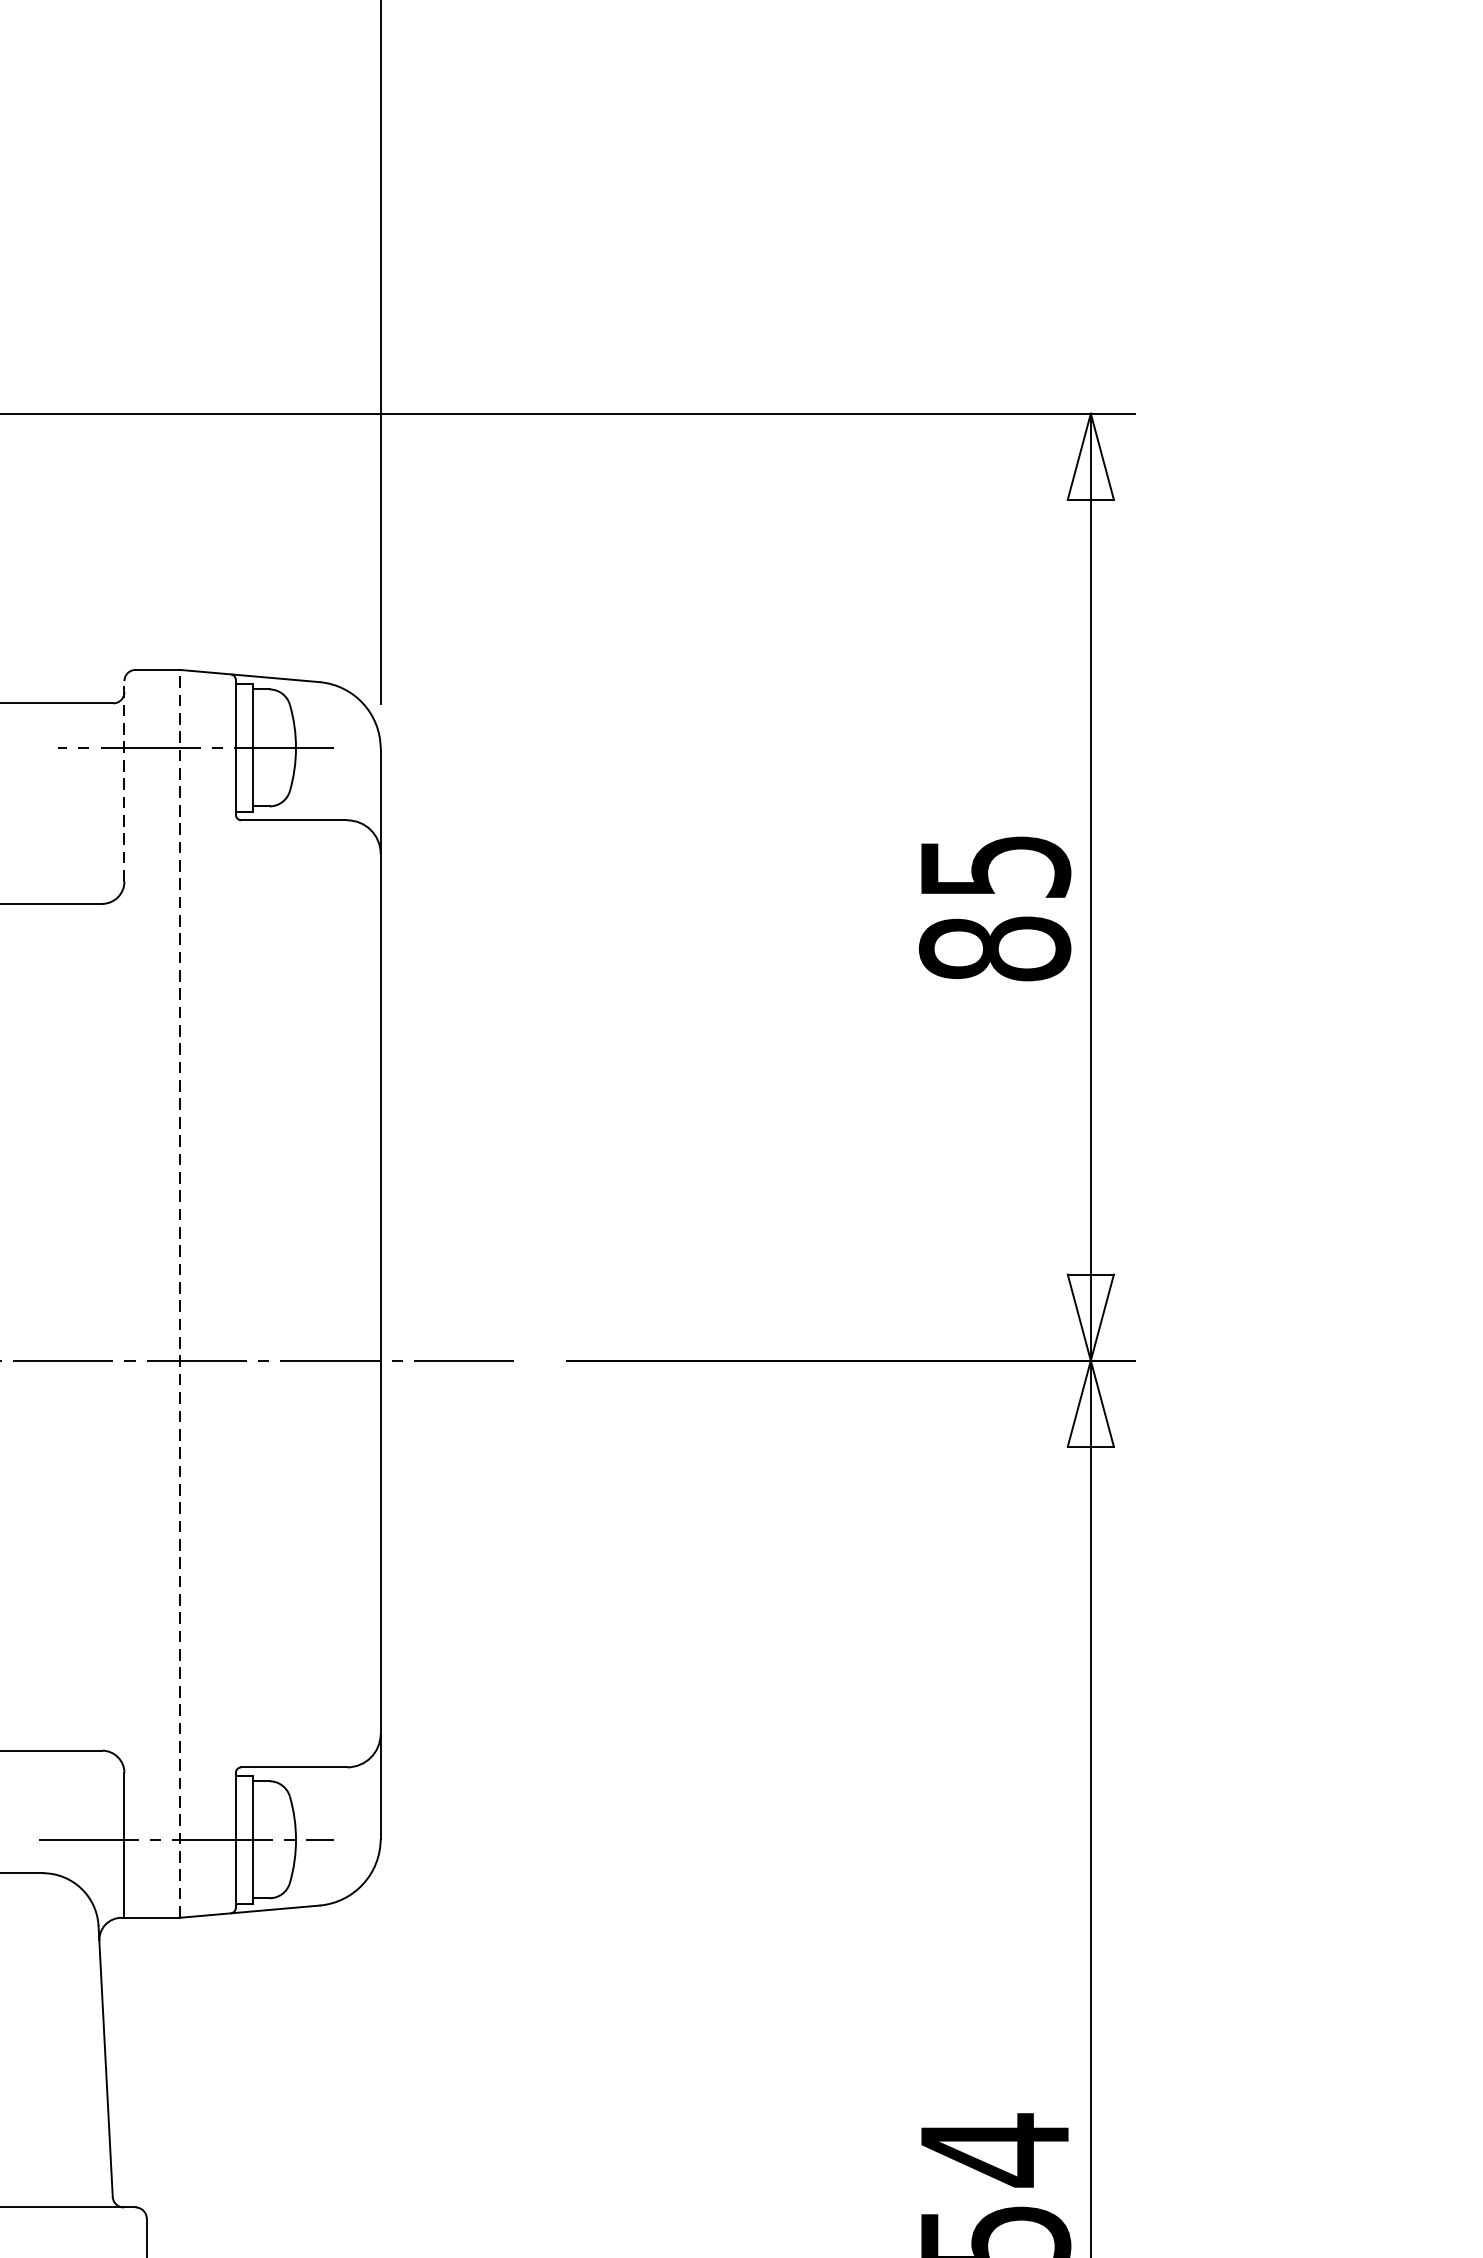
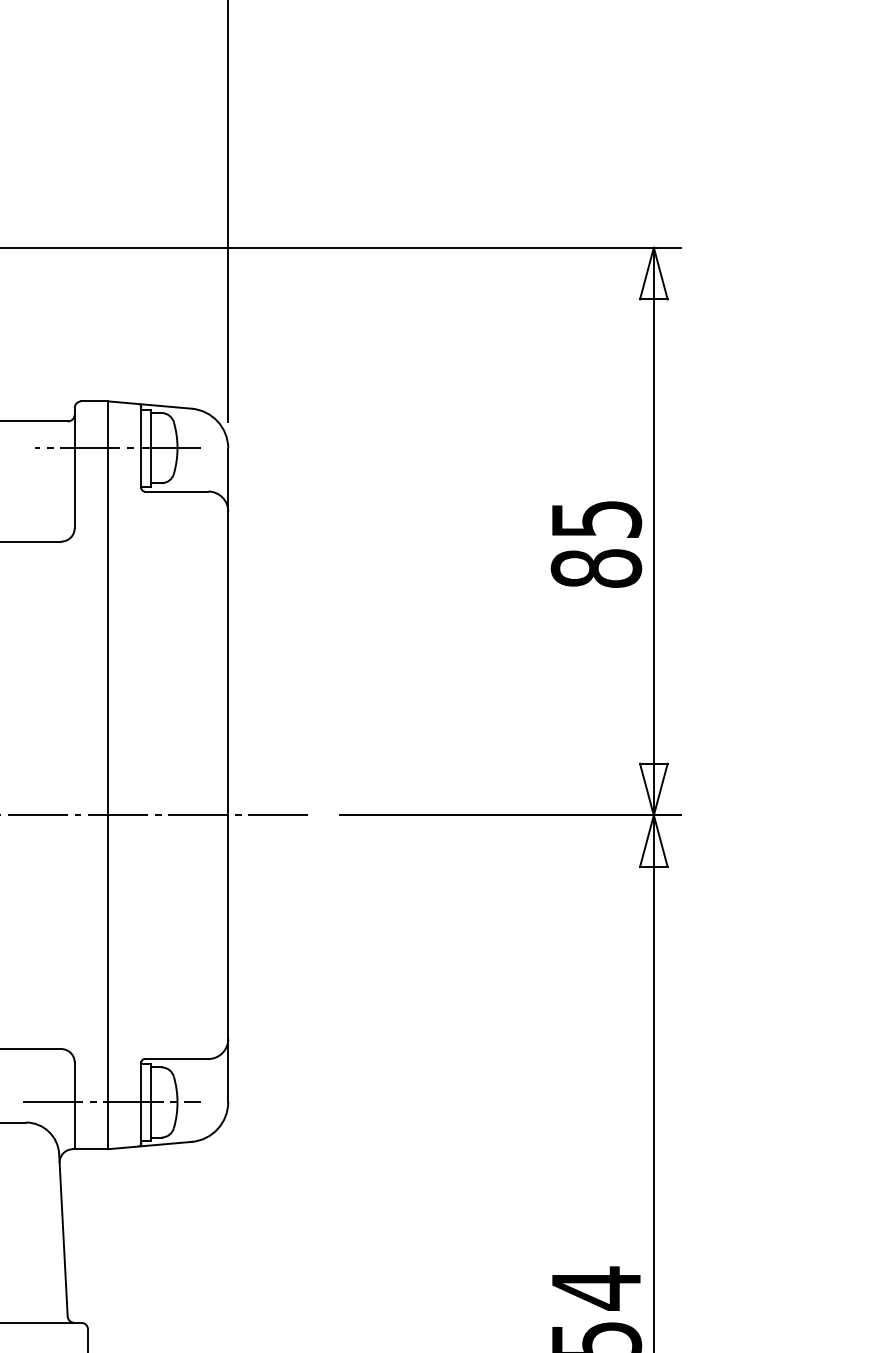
line: (124, 780) -> (74, 467), dashed -> solid
line: (180, 1294) -> (108, 775), dashed -> solid

